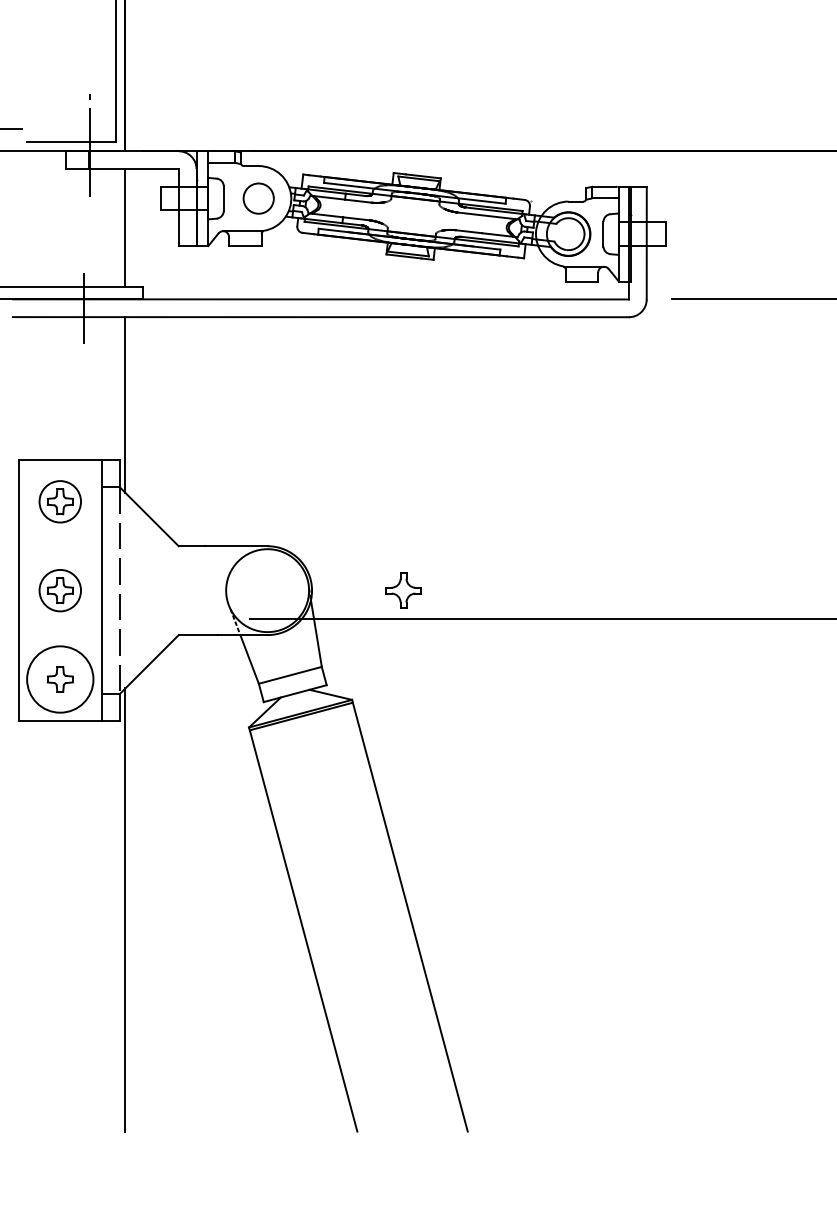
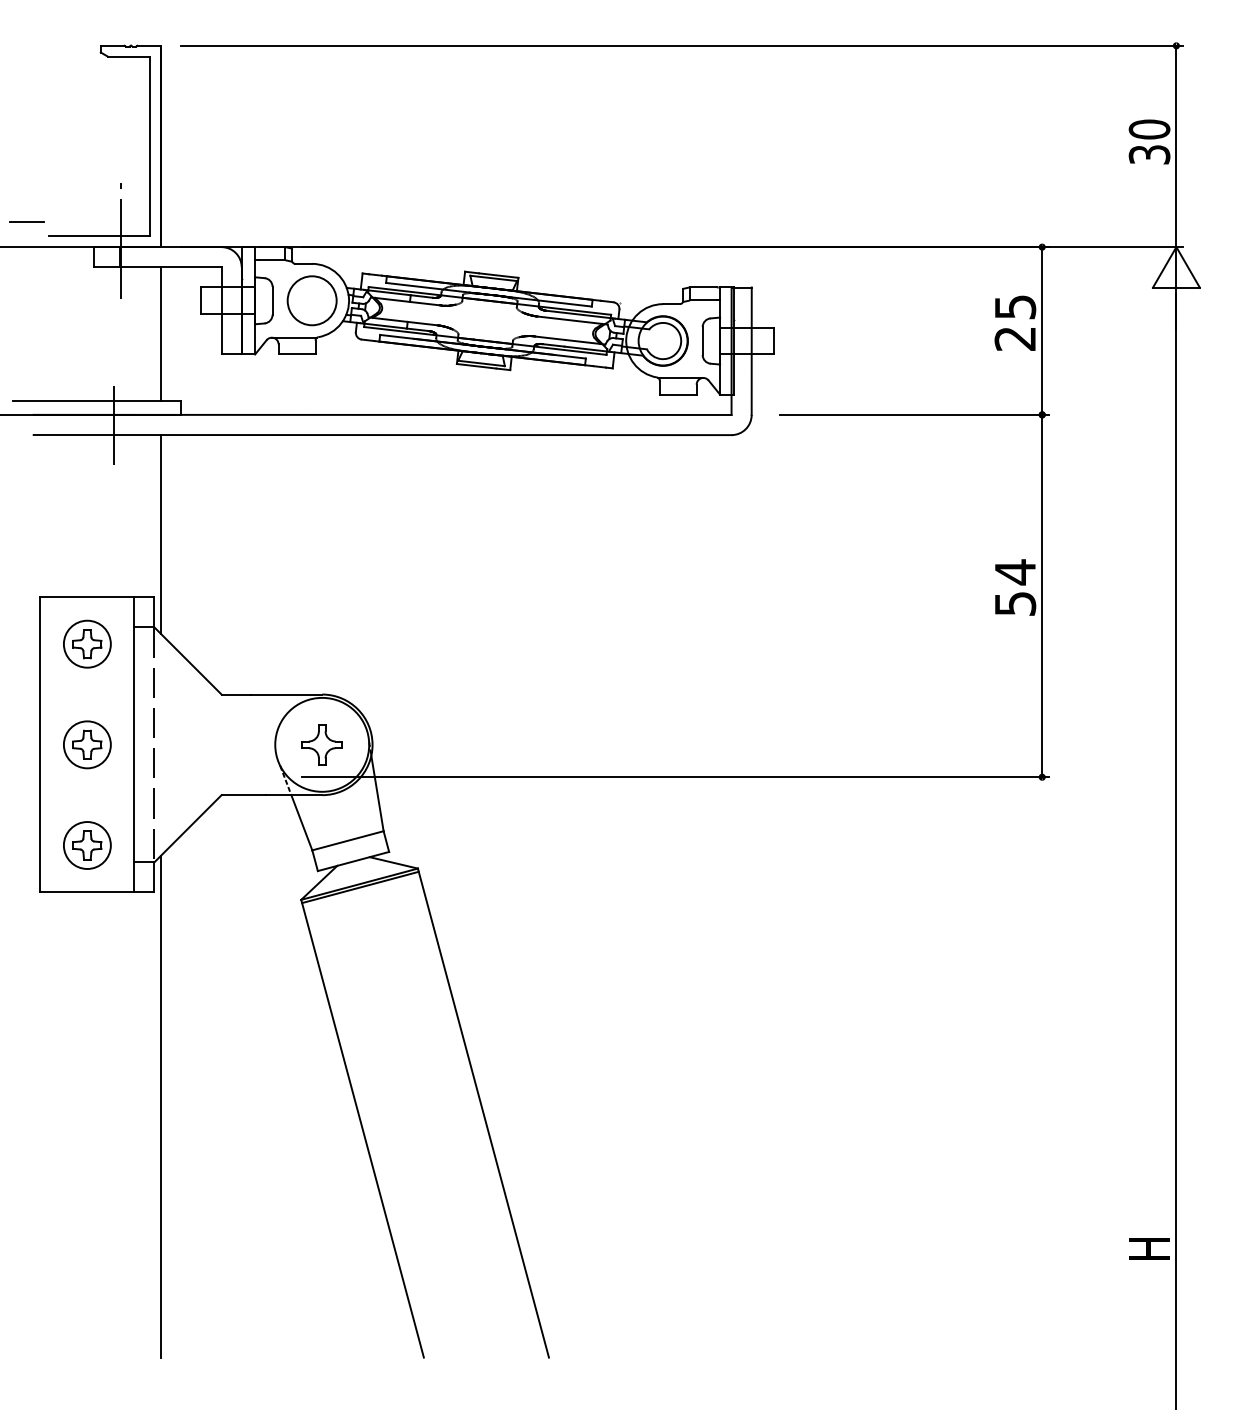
circle: (258, 198) -> (311, 300), size x1.43
part: (402, 590) -> (321, 744), moved
circle: (59, 679) -> (86, 845), size x0.62

